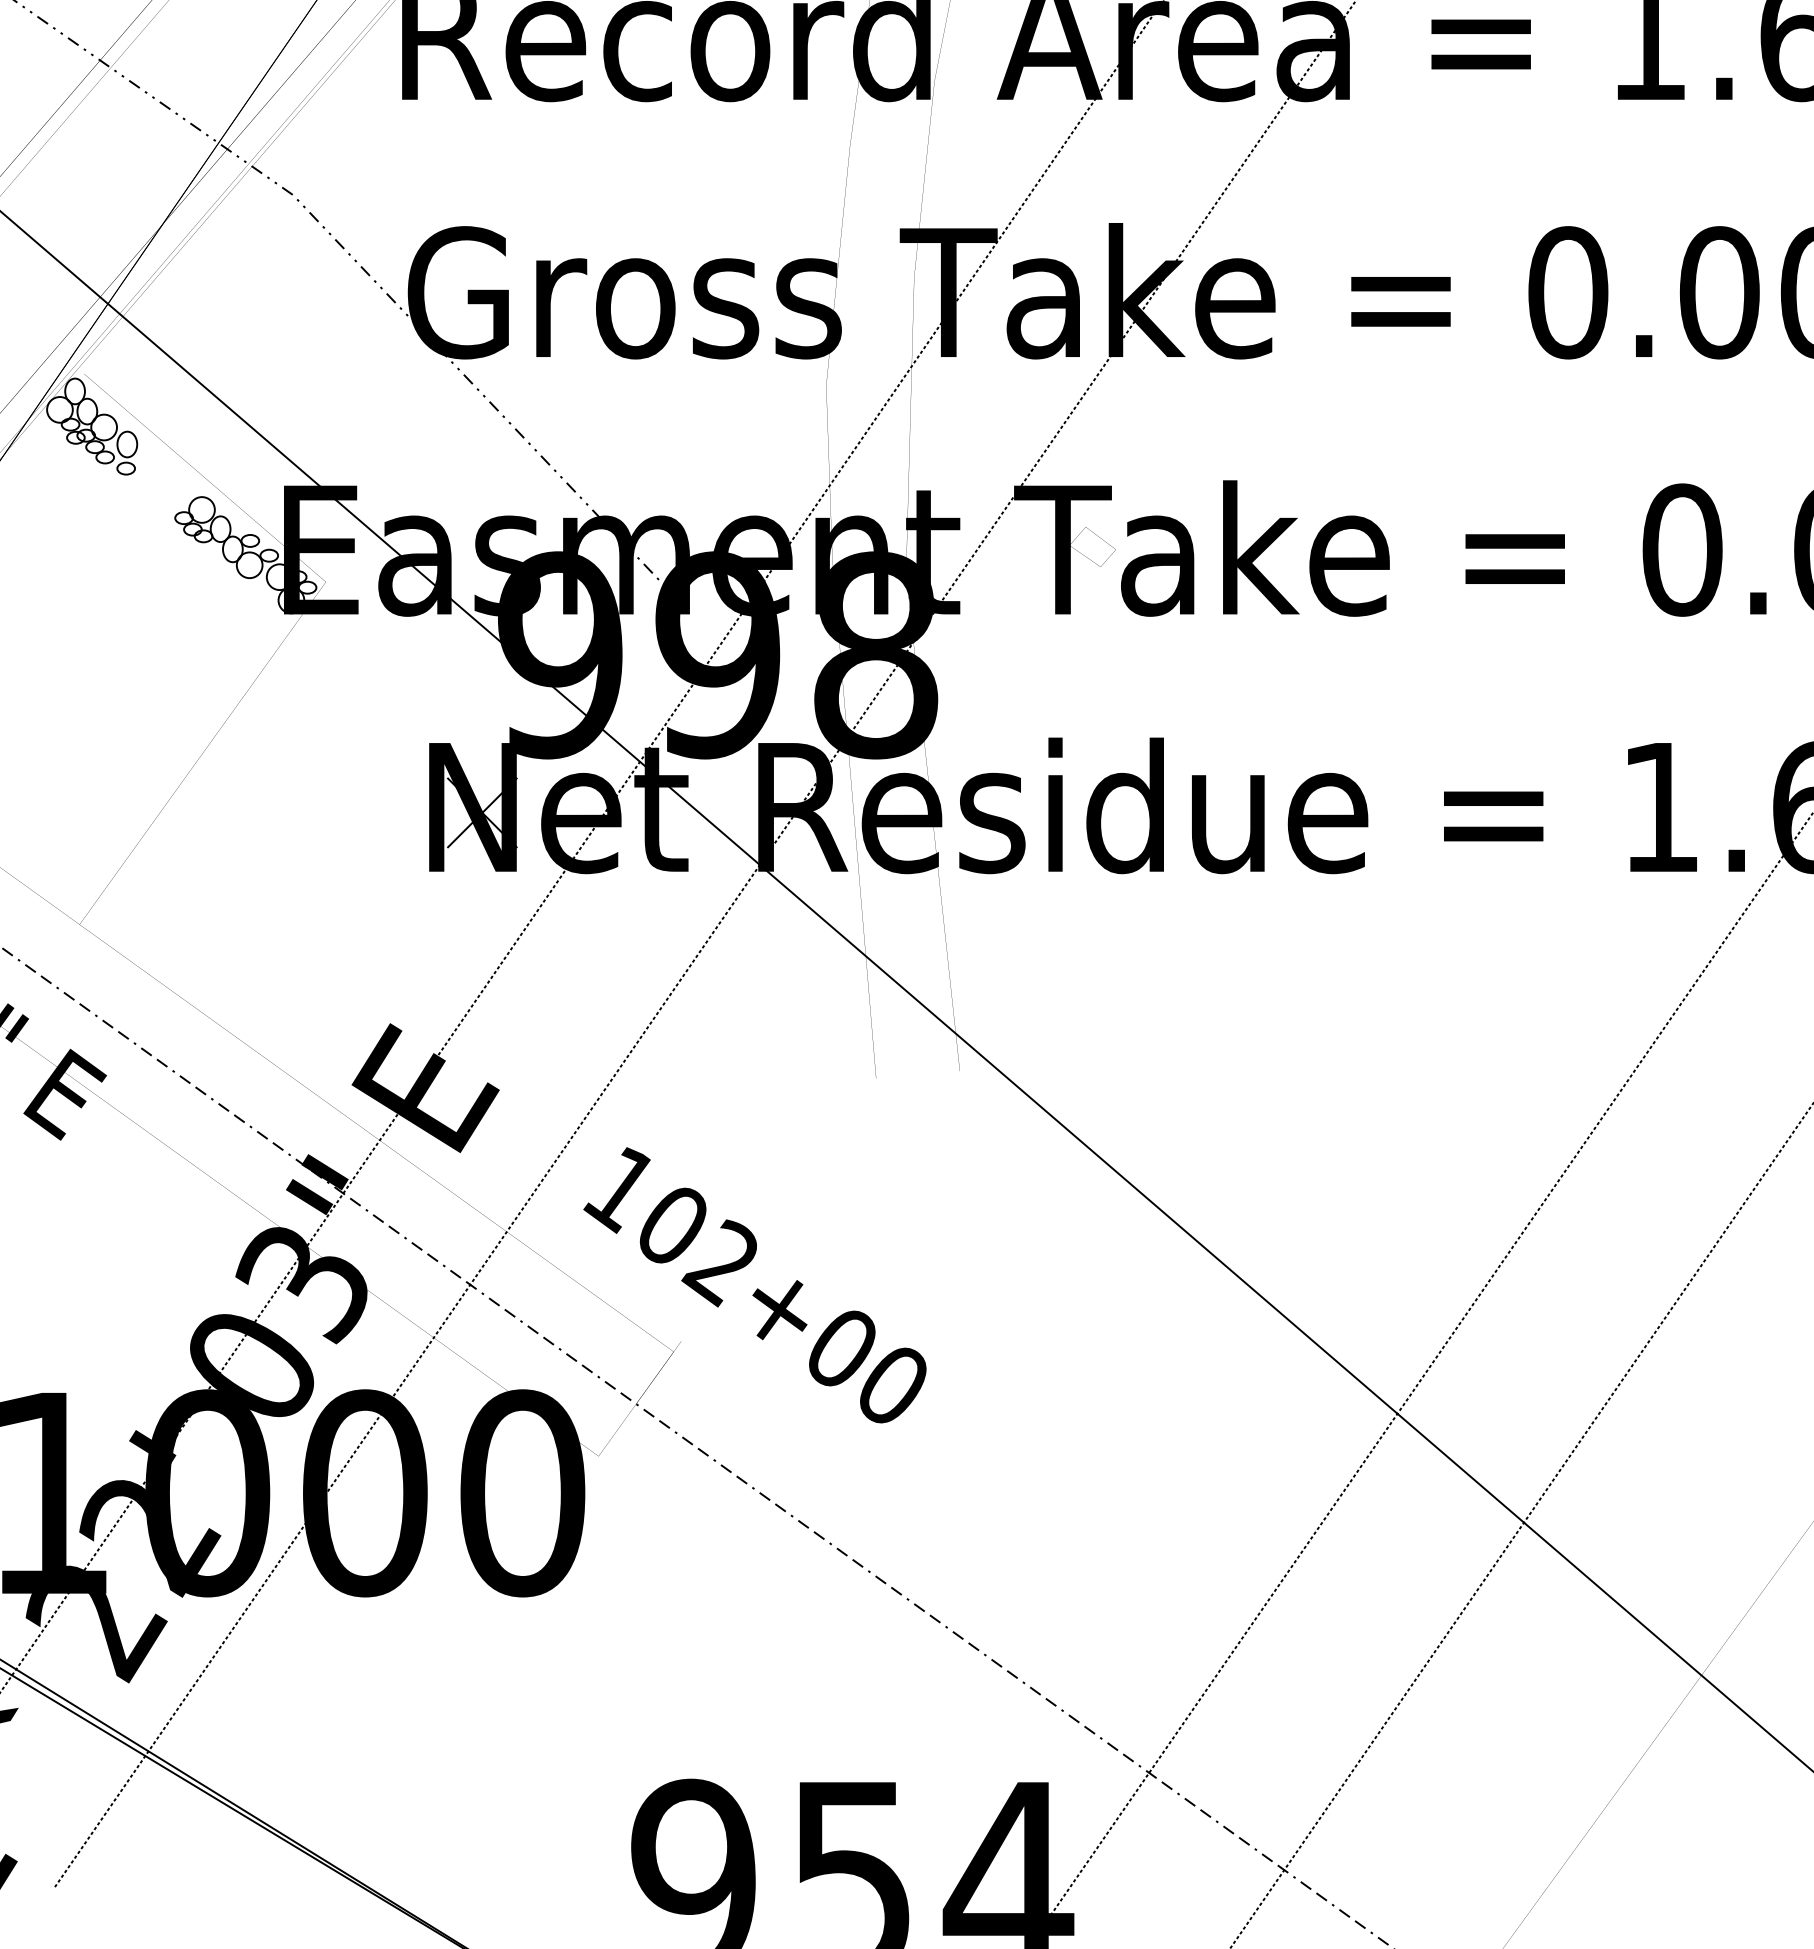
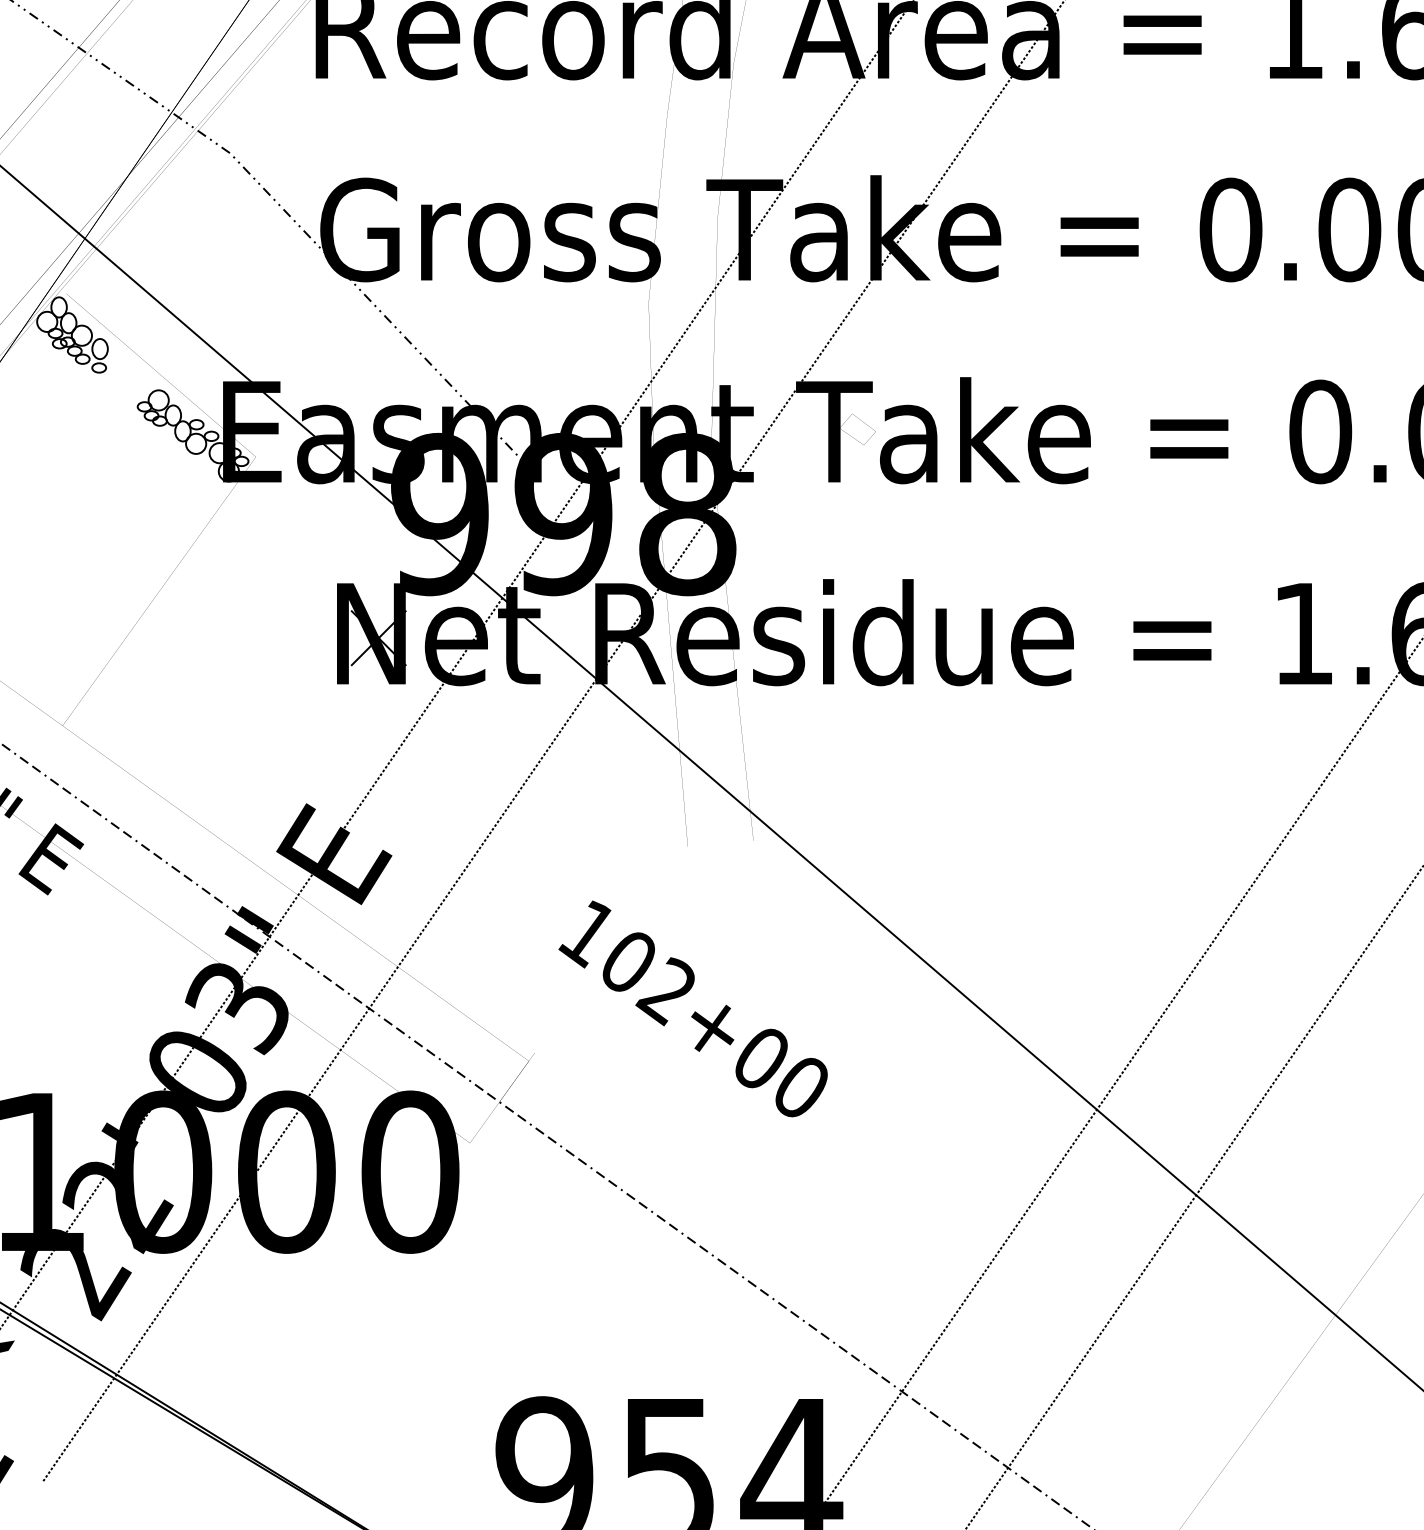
text: (754, 1285) -> (692, 1009), moved

